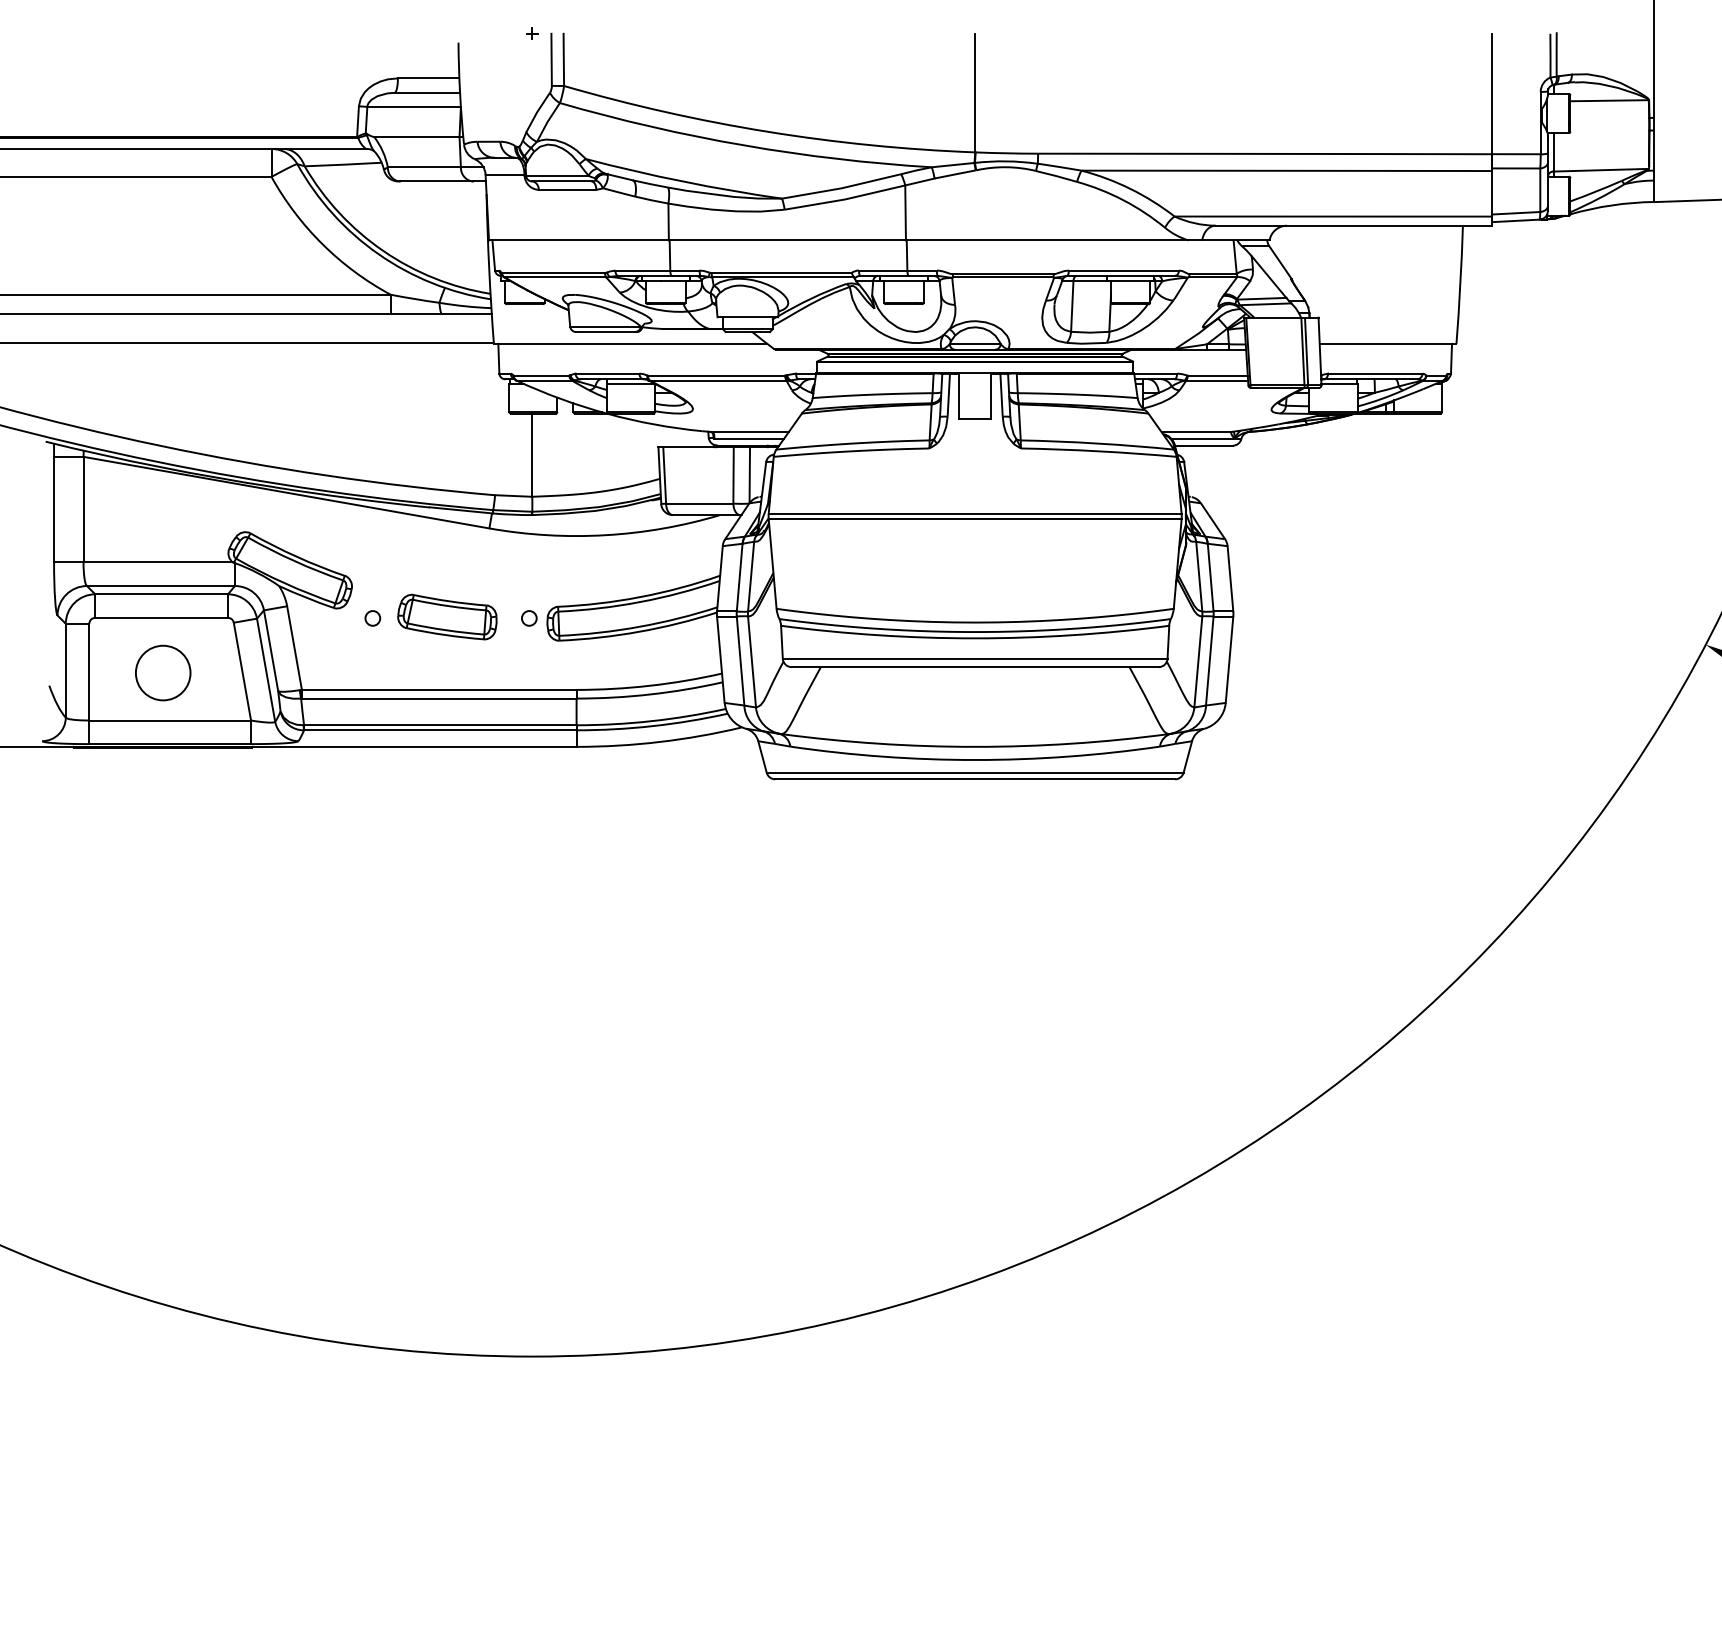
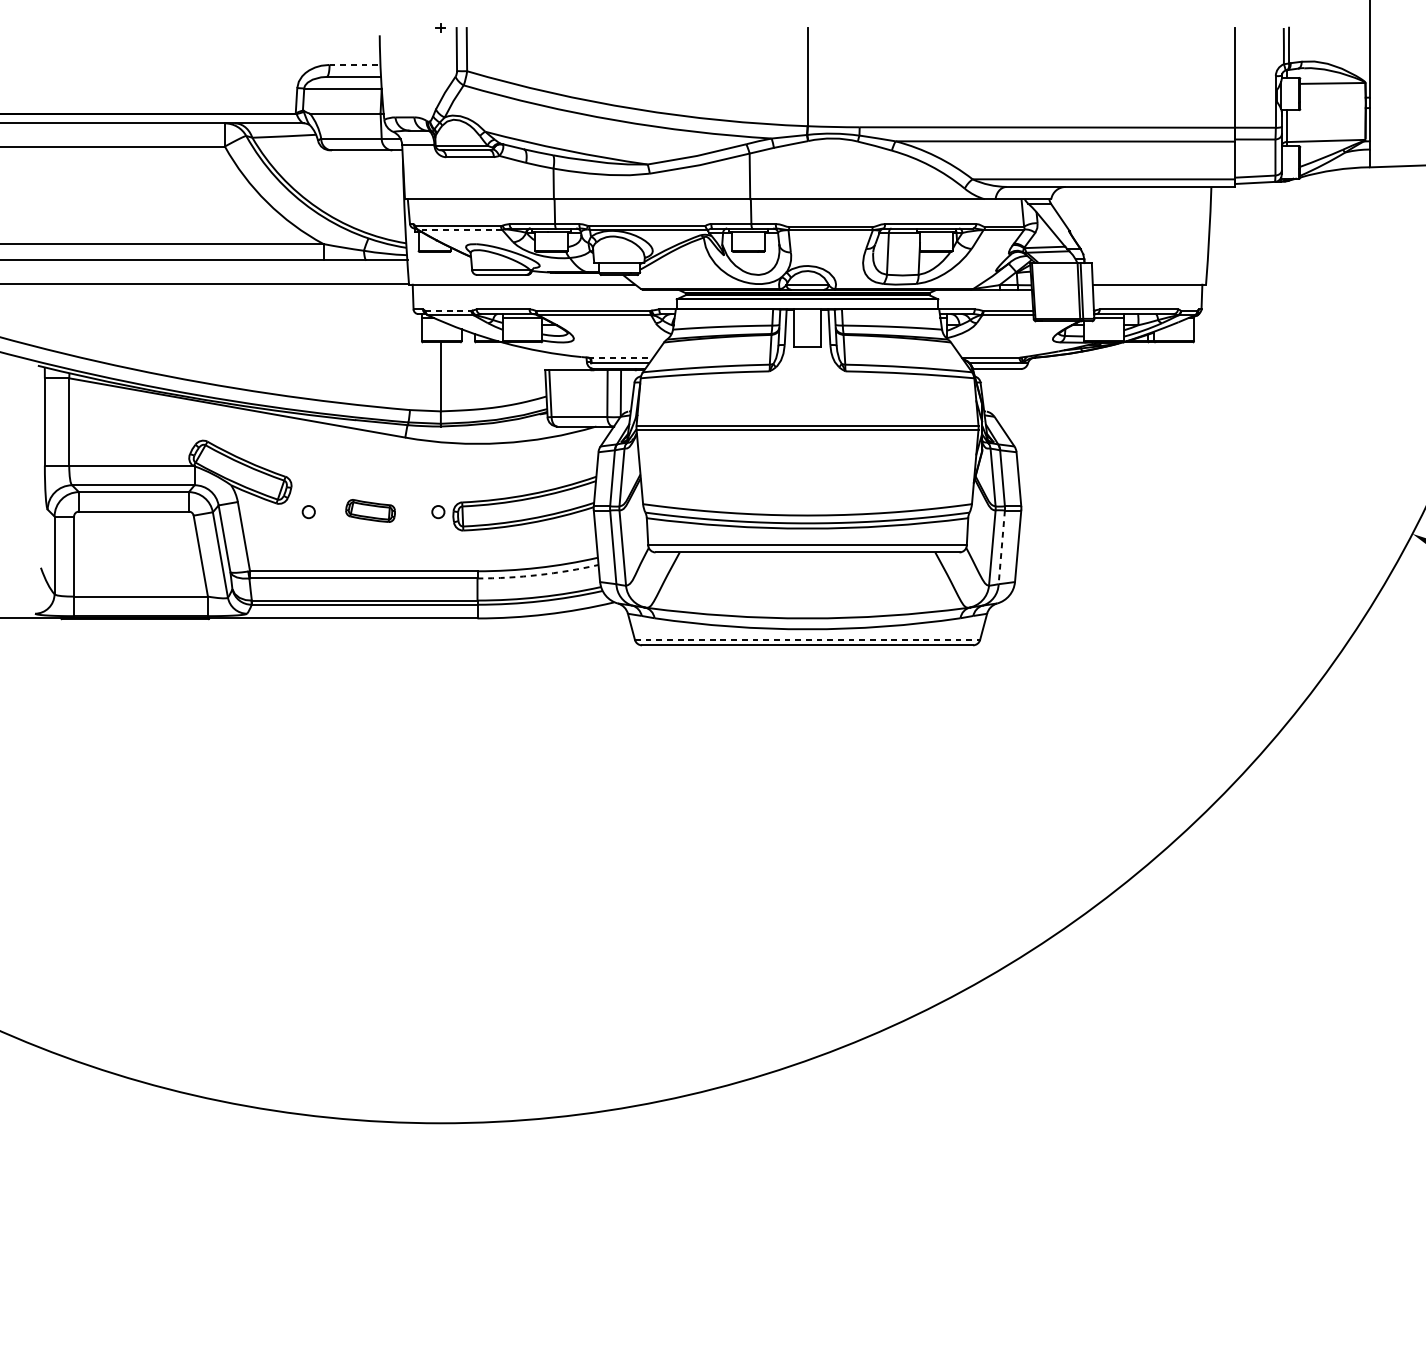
line: (428, 78) -> (354, 65), solid -> dashed
line: (555, 277) -> (460, 229), solid -> dashed
line: (541, 375) -> (448, 310), solid -> dashed
line: (749, 431) -> (620, 357), solid -> dashed
part: (447, 616) -> (370, 510), size x0.6
line: (1209, 661) -> (1001, 547), solid -> dashed
circle: (163, 672) -> (135, 556), removed
arc: (650, 694) -> (538, 575), solid -> dashed
line: (975, 772) -> (807, 639), solid -> dashed

